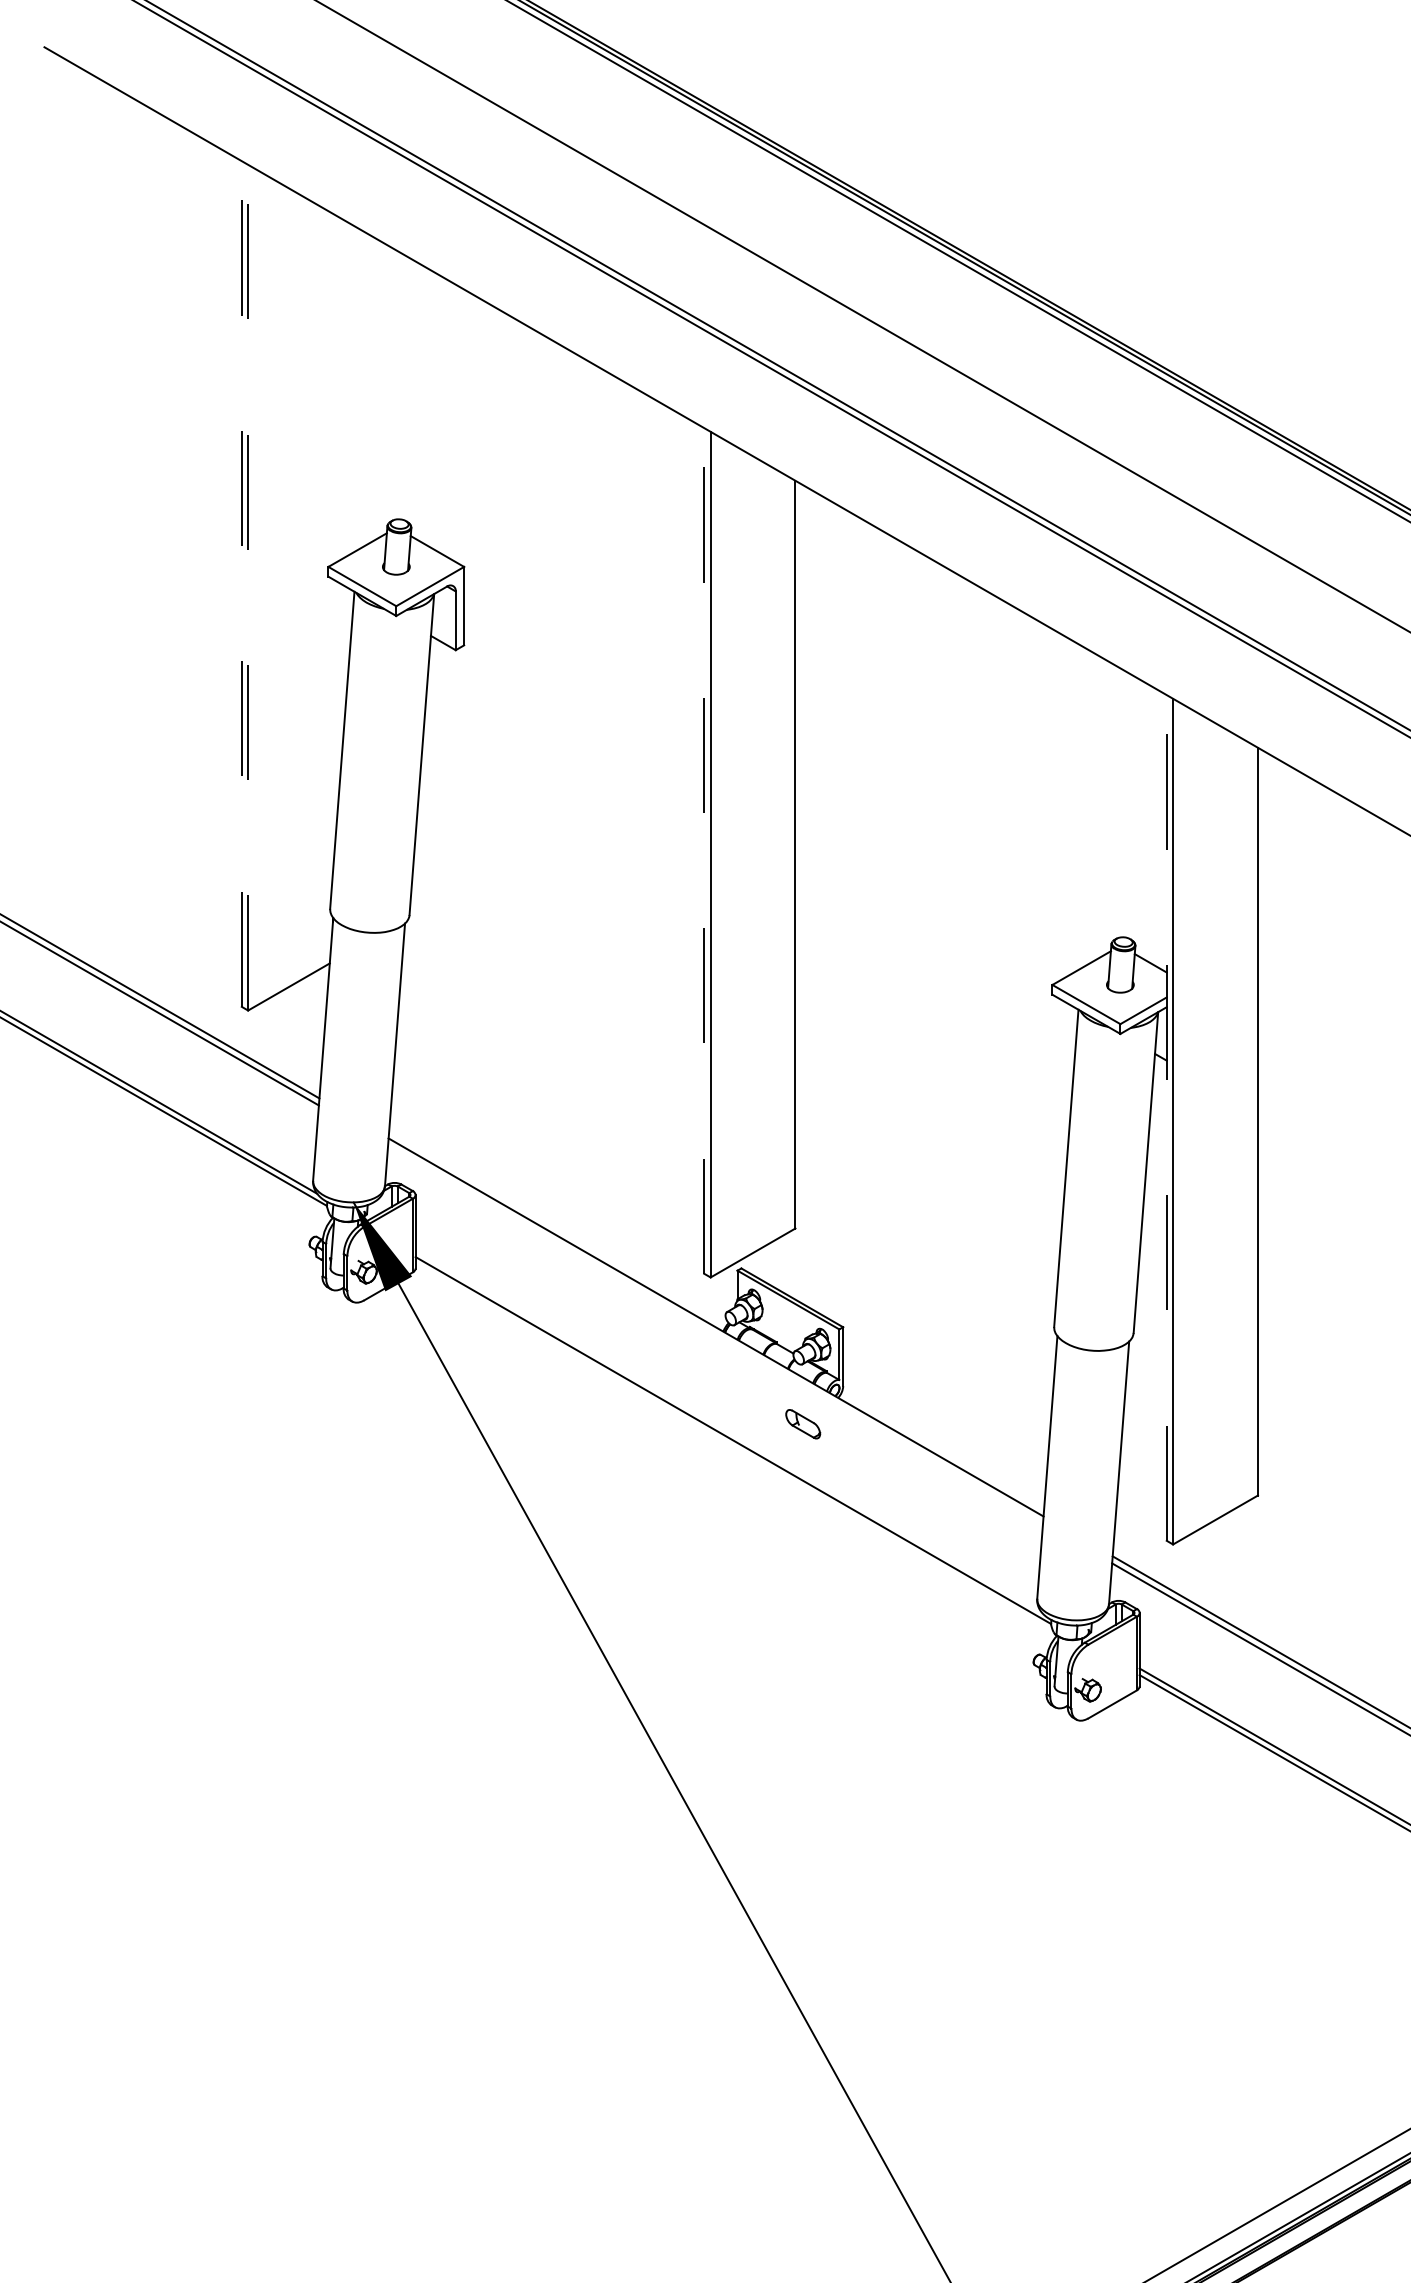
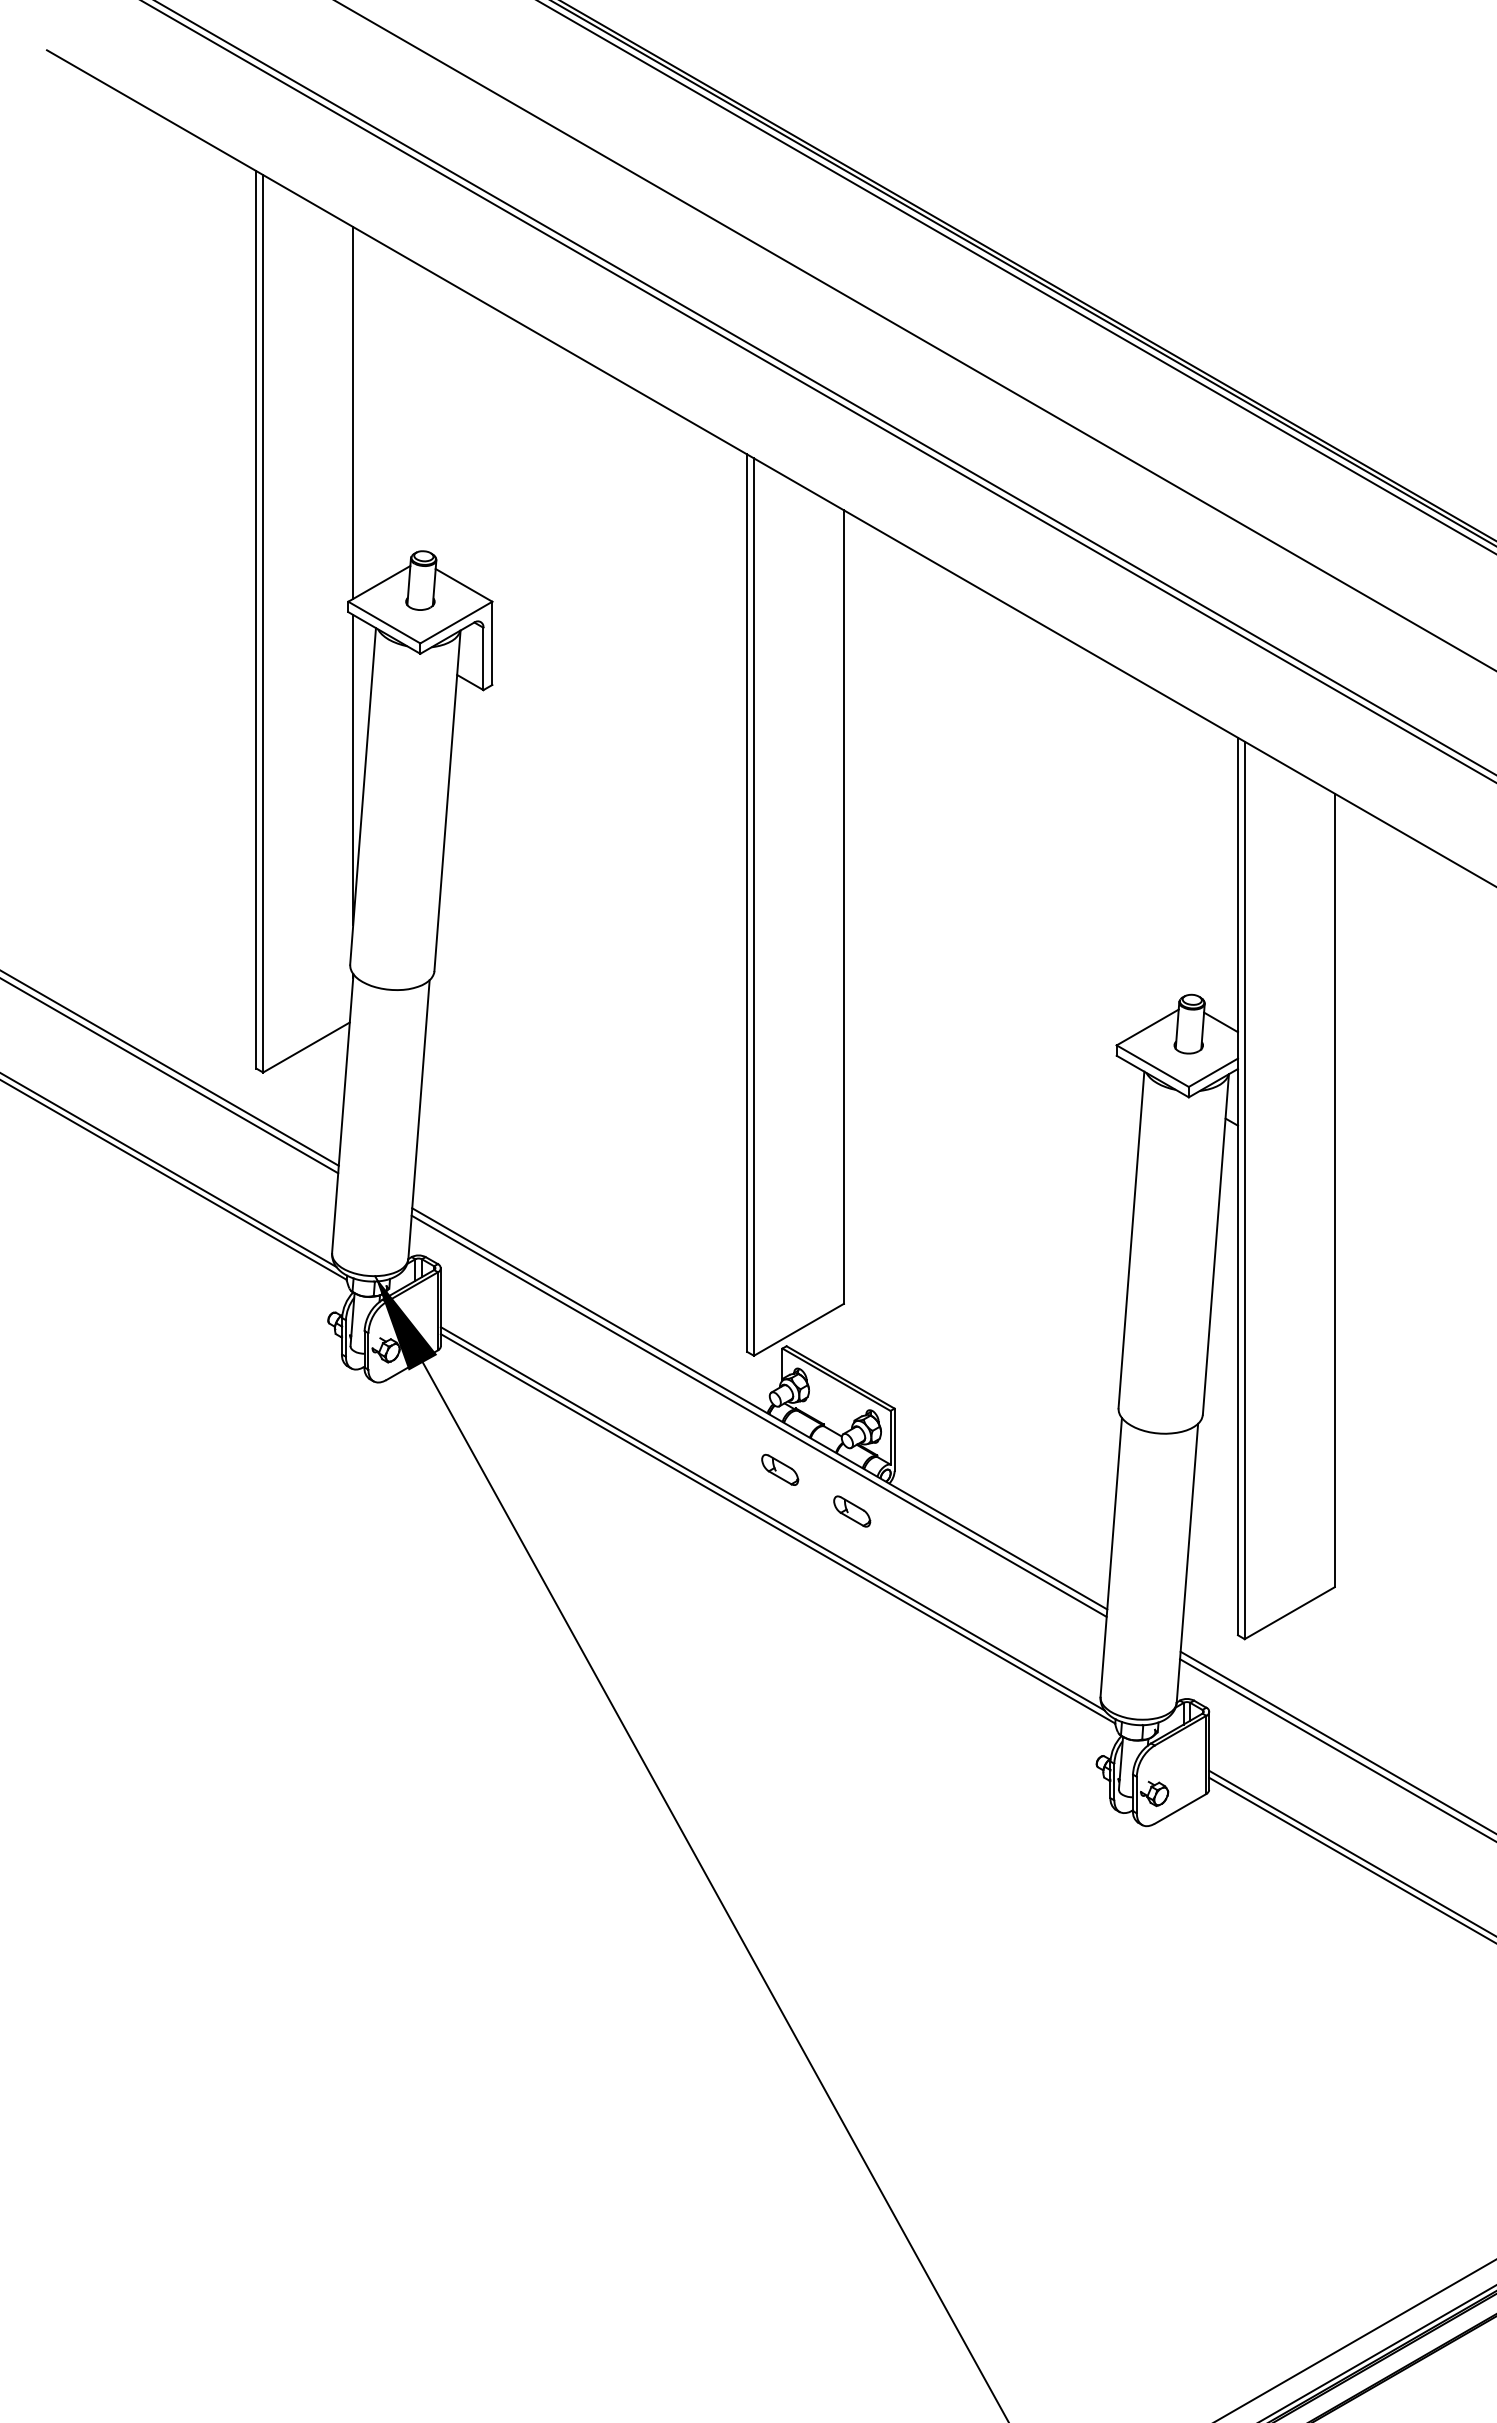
line: (333, 388) -> (353, 412), added
line: (241, 583) -> (256, 619), dashed -> solid
line: (248, 587) -> (263, 623), dashed -> solid
line: (333, 725) -> (353, 769), added
line: (704, 851) -> (747, 903), dashed -> solid
line: (1166, 1117) -> (1237, 1186), dashed -> solid
line: (714, 1333) -> (758, 1415), added
part: (735, 1384) -> (780, 1469), added
line: (728, 1430) -> (772, 1518), added

